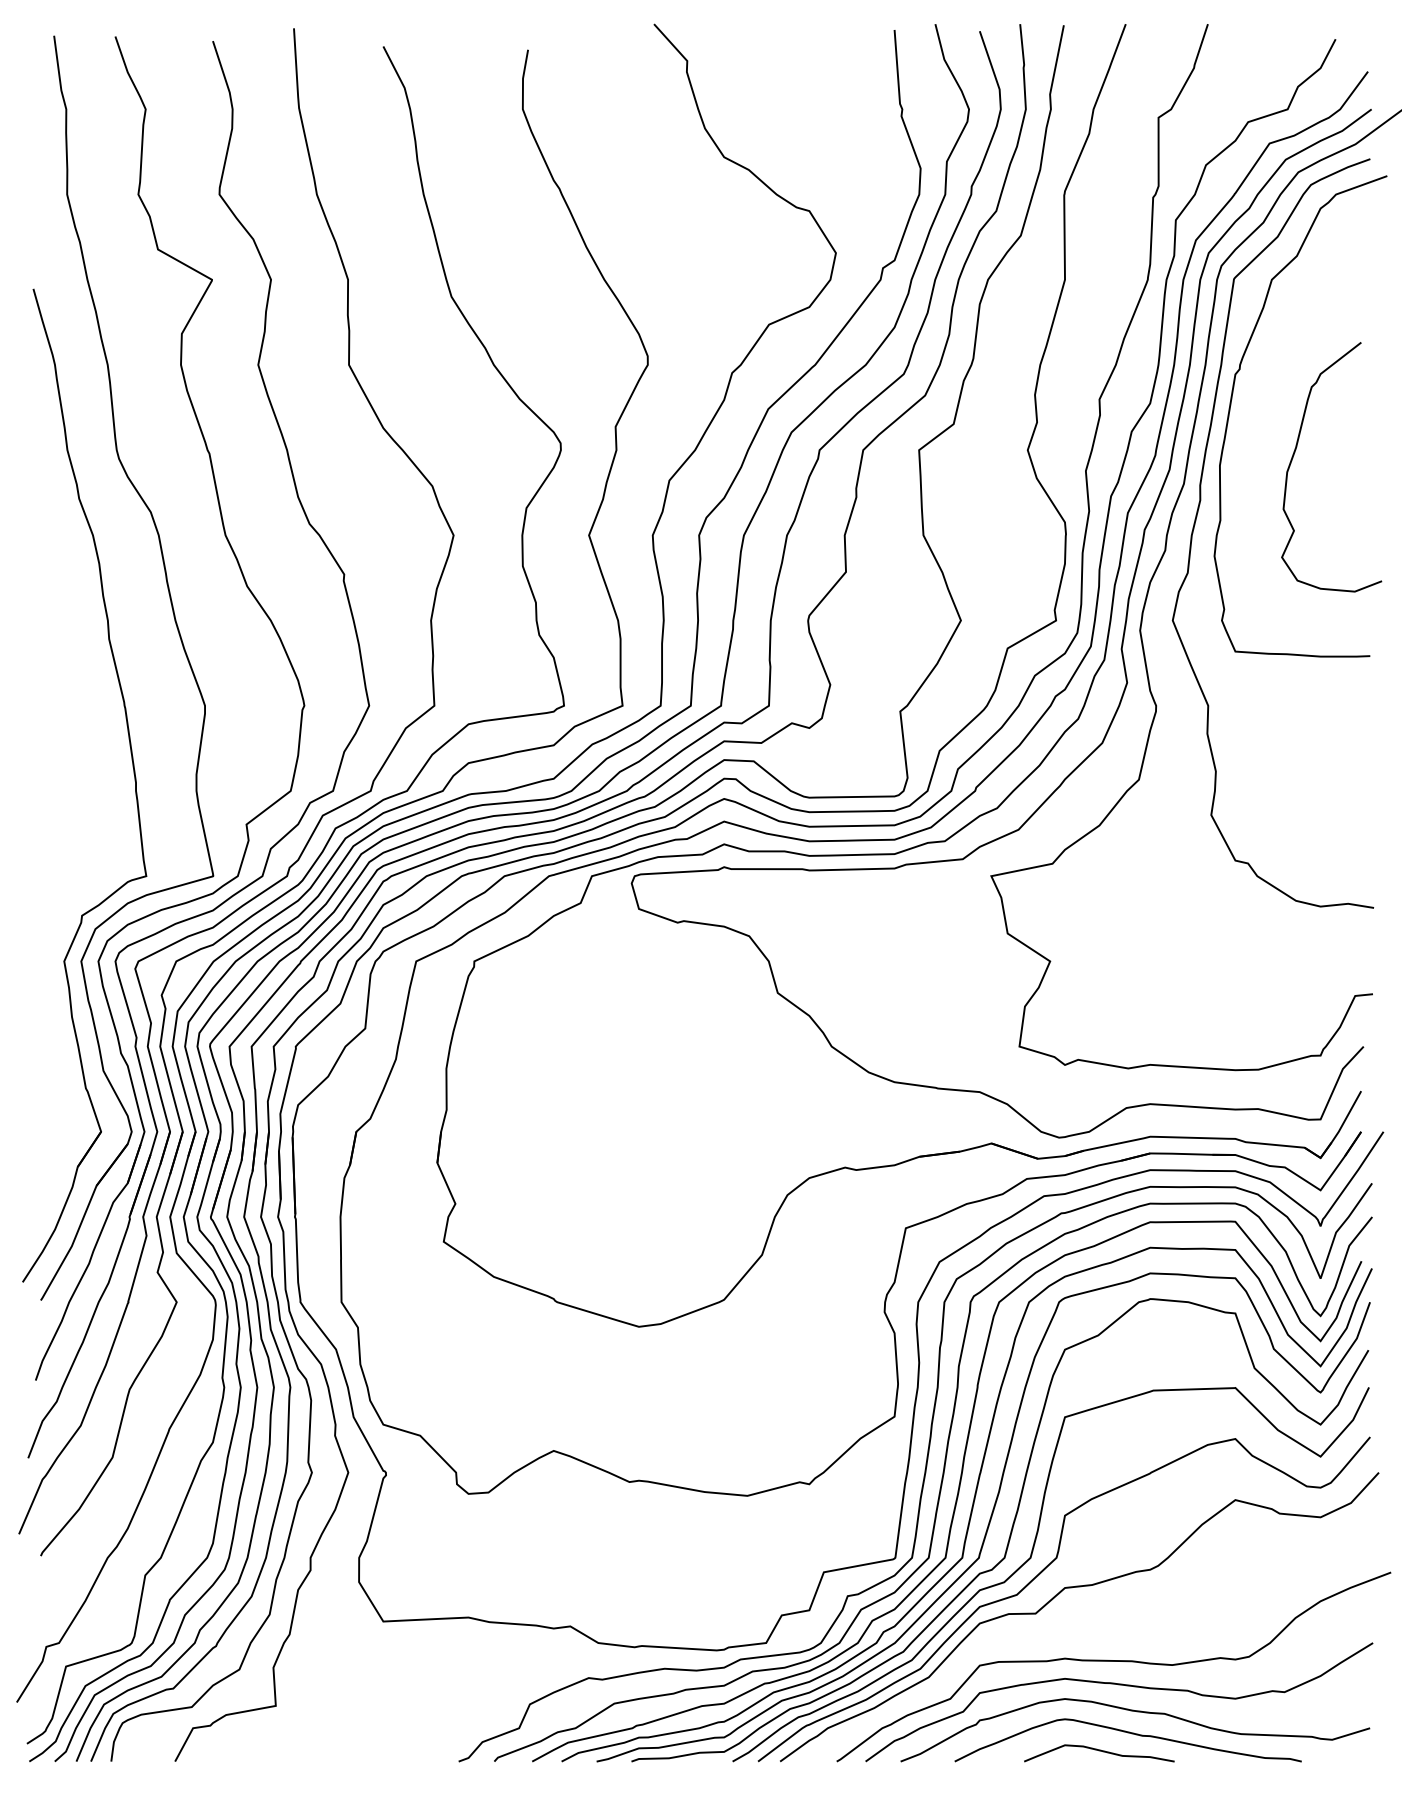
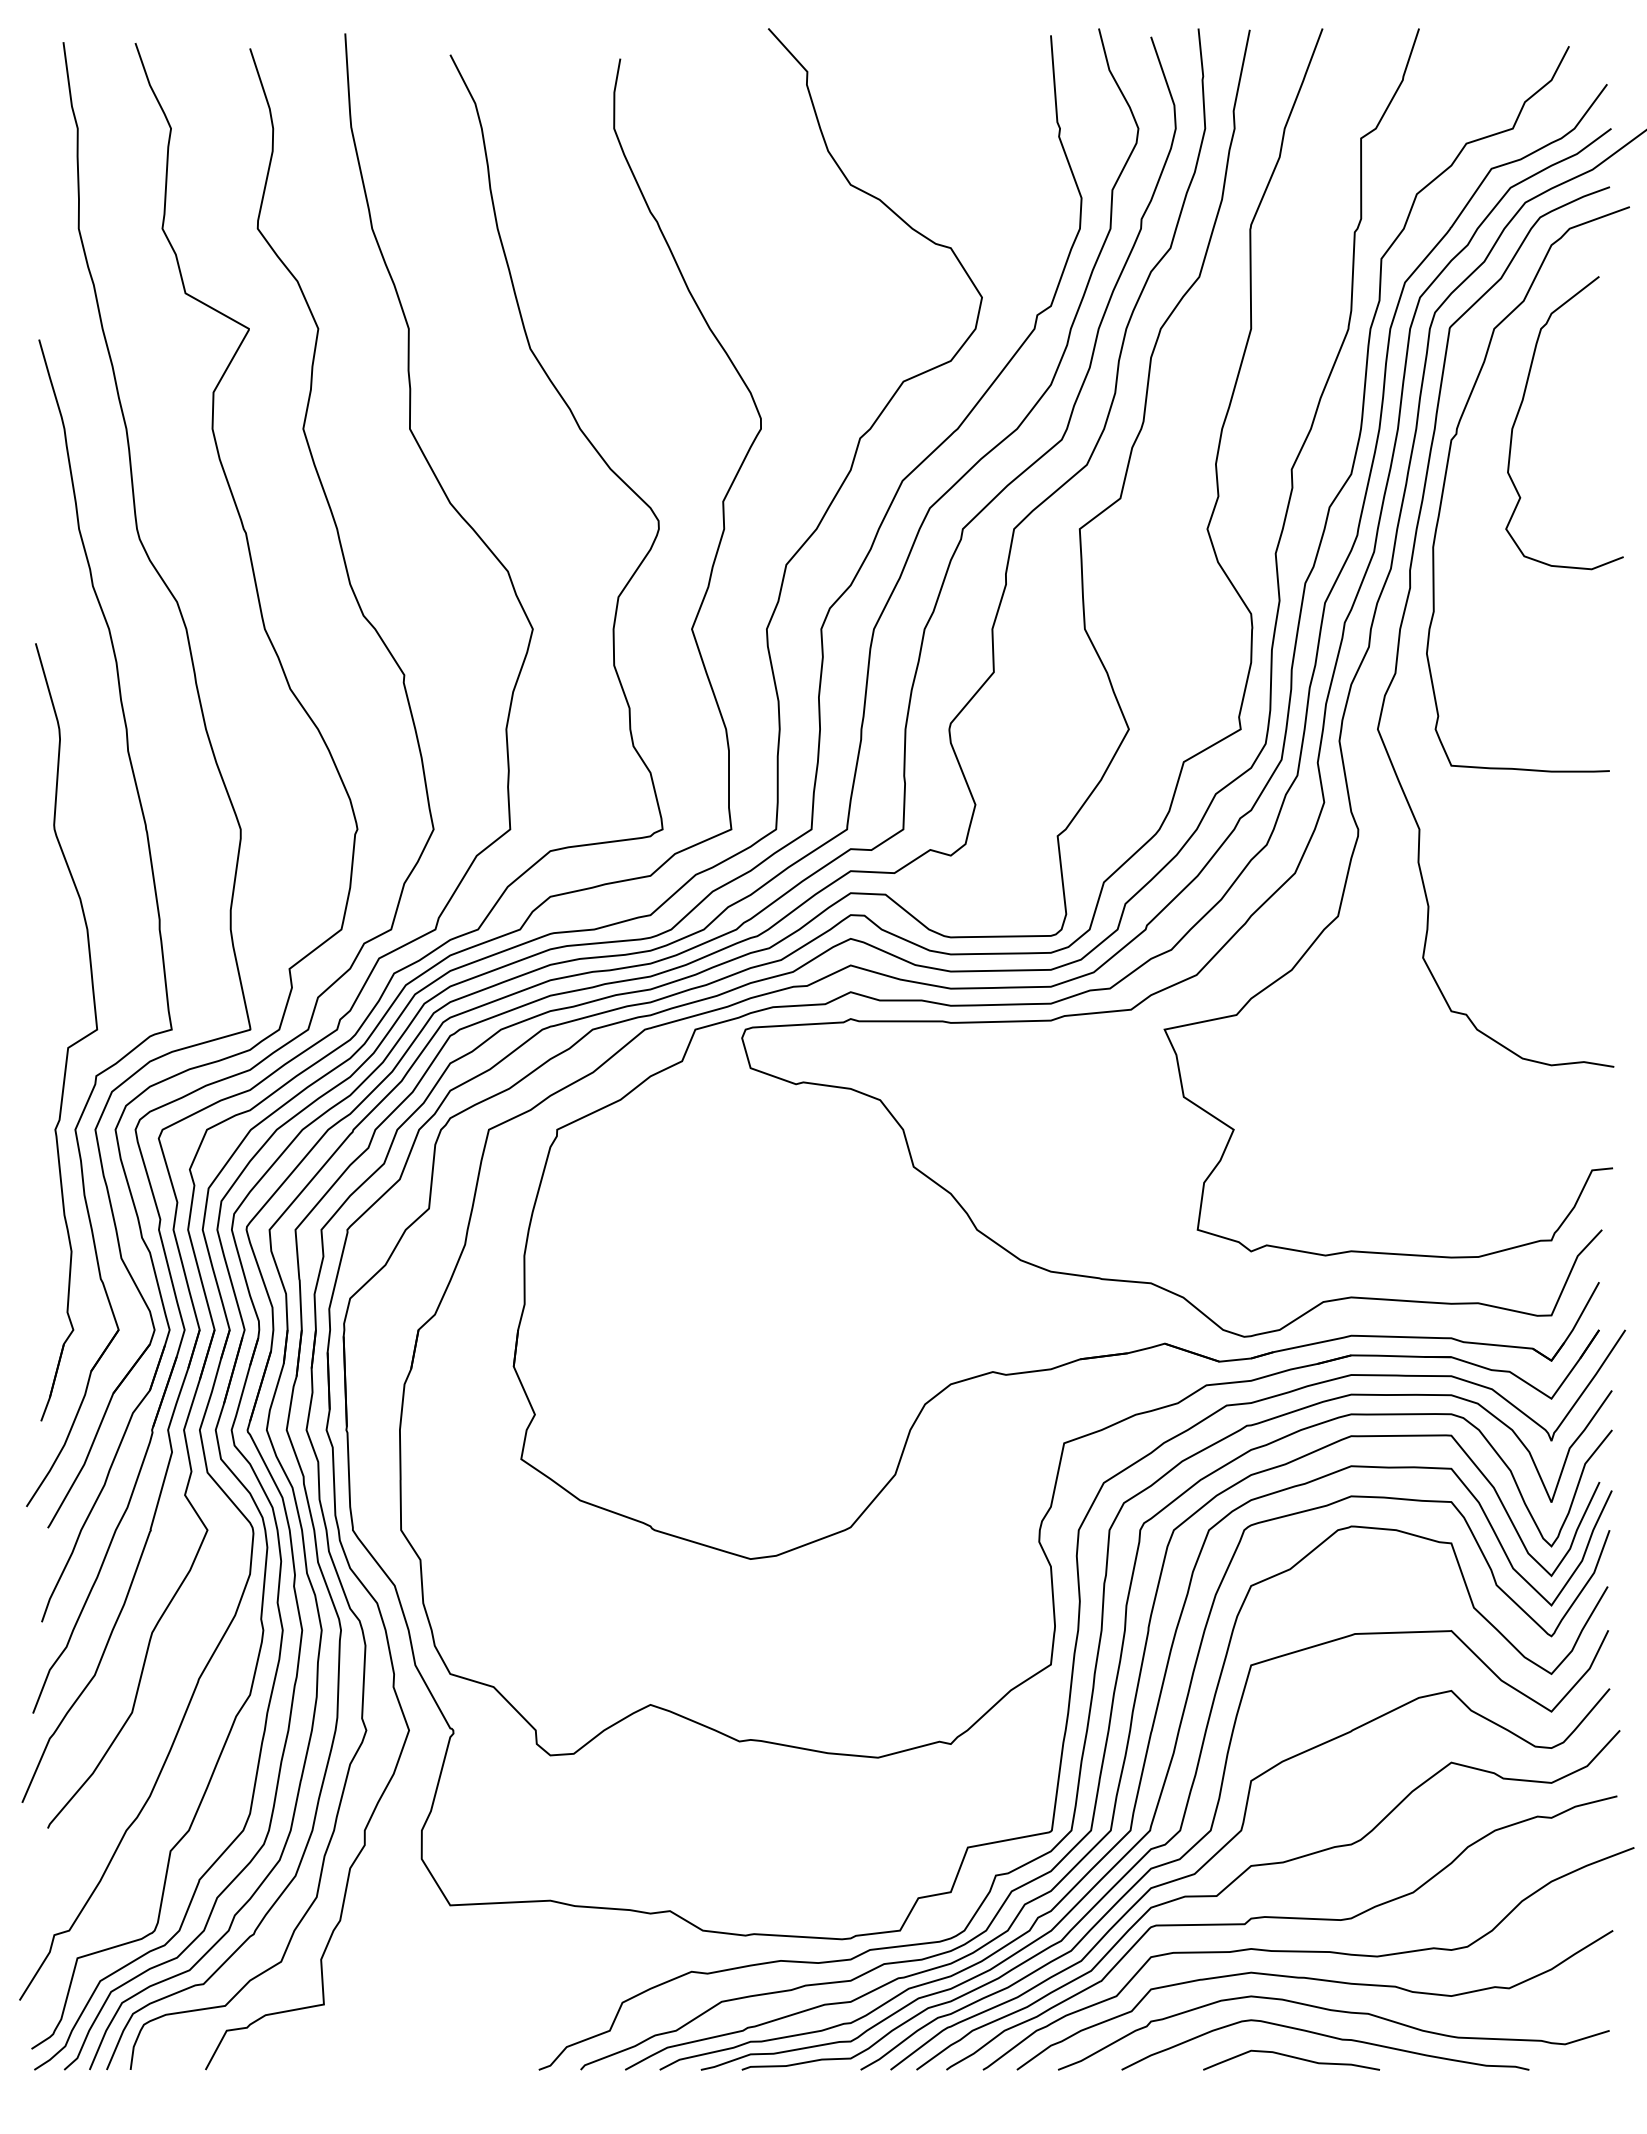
curve: (1295, 451) -> (1522, 404), moved
part: (63, 887) -> (74, 1042), added
curve: (1090, 1632) -> (1281, 1918), added

